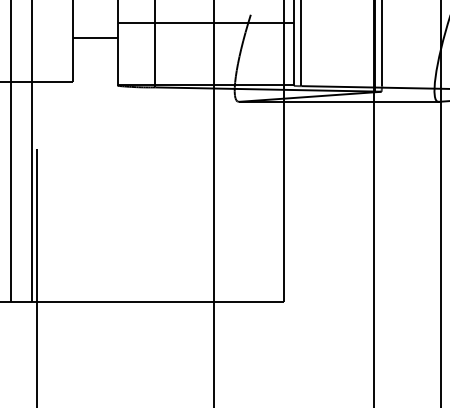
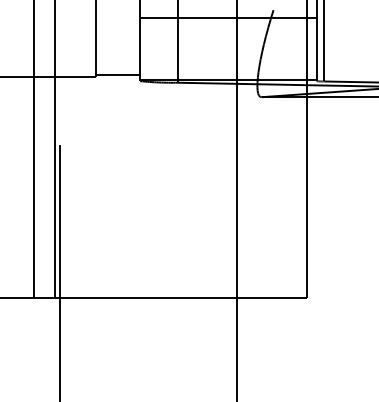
line: (95, 37) -> (118, 74), moved

